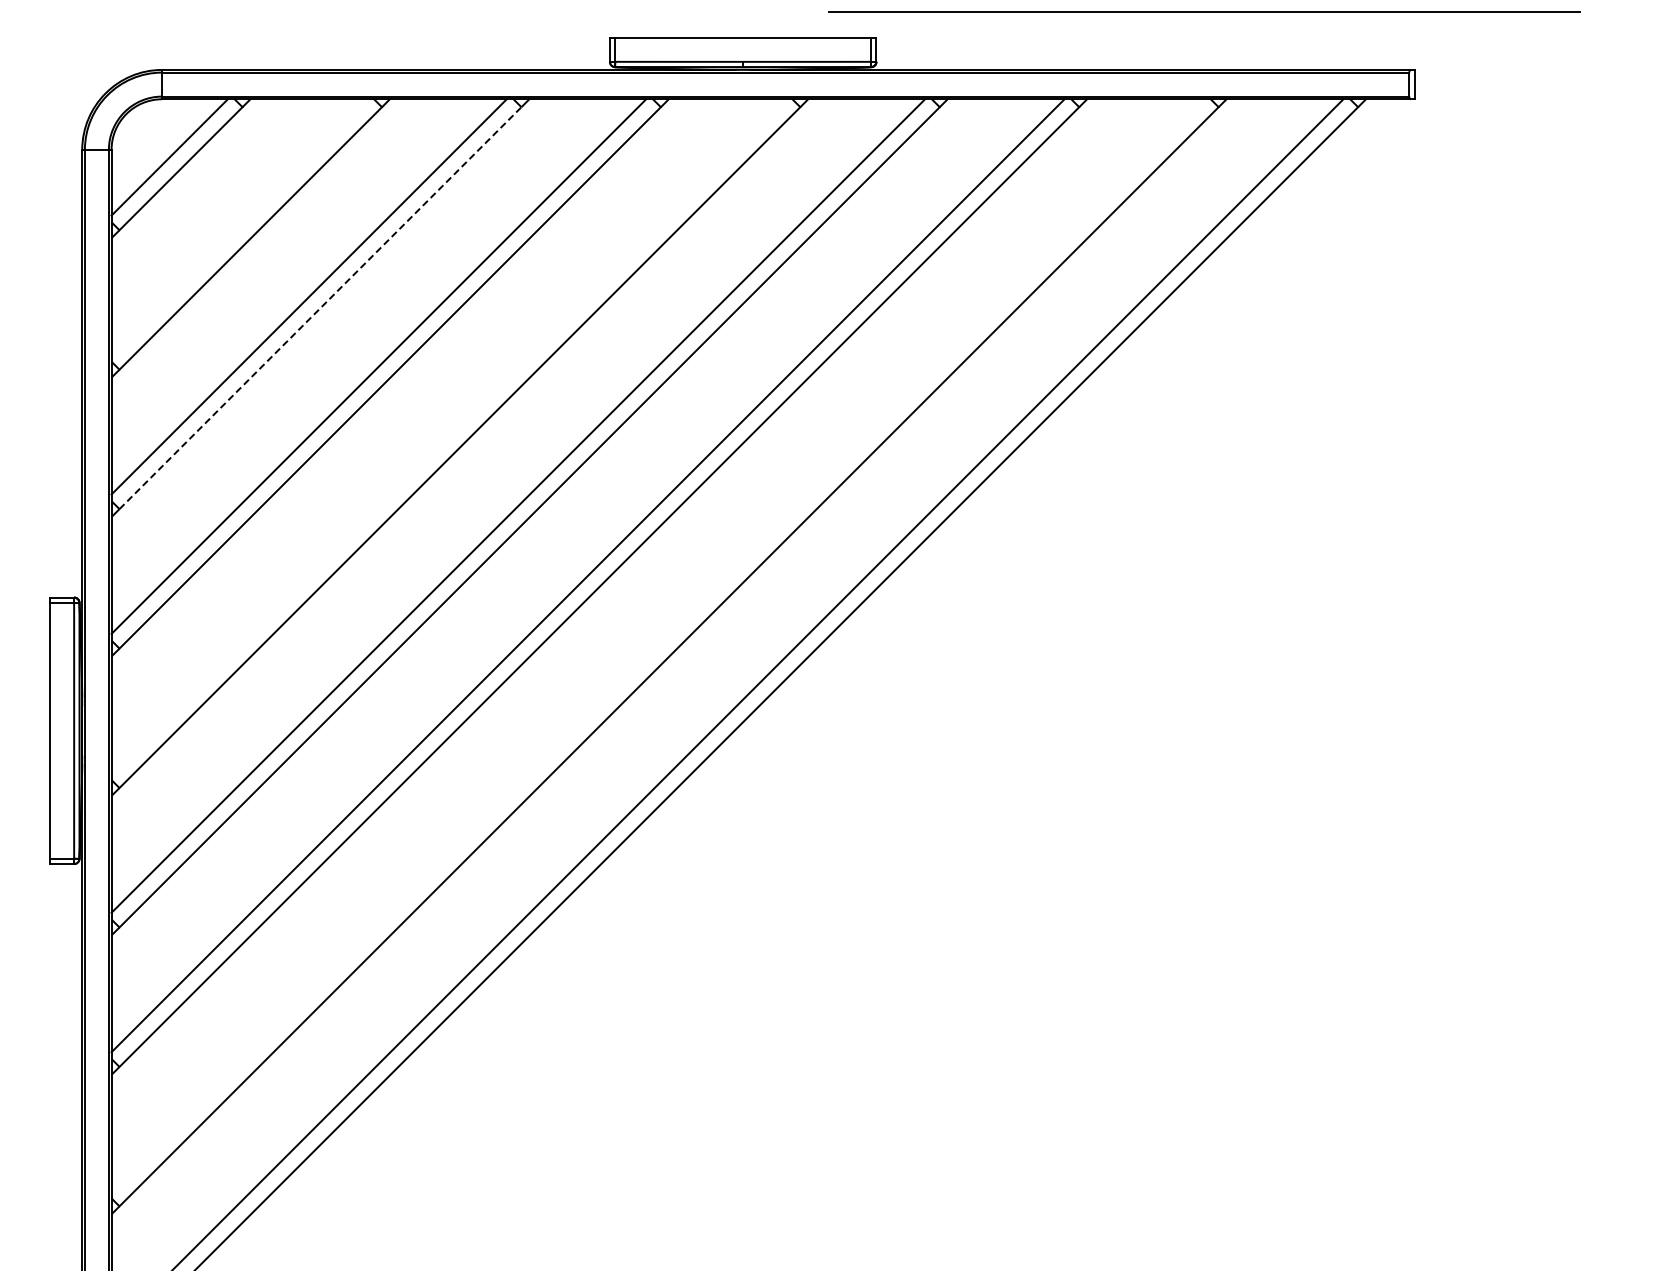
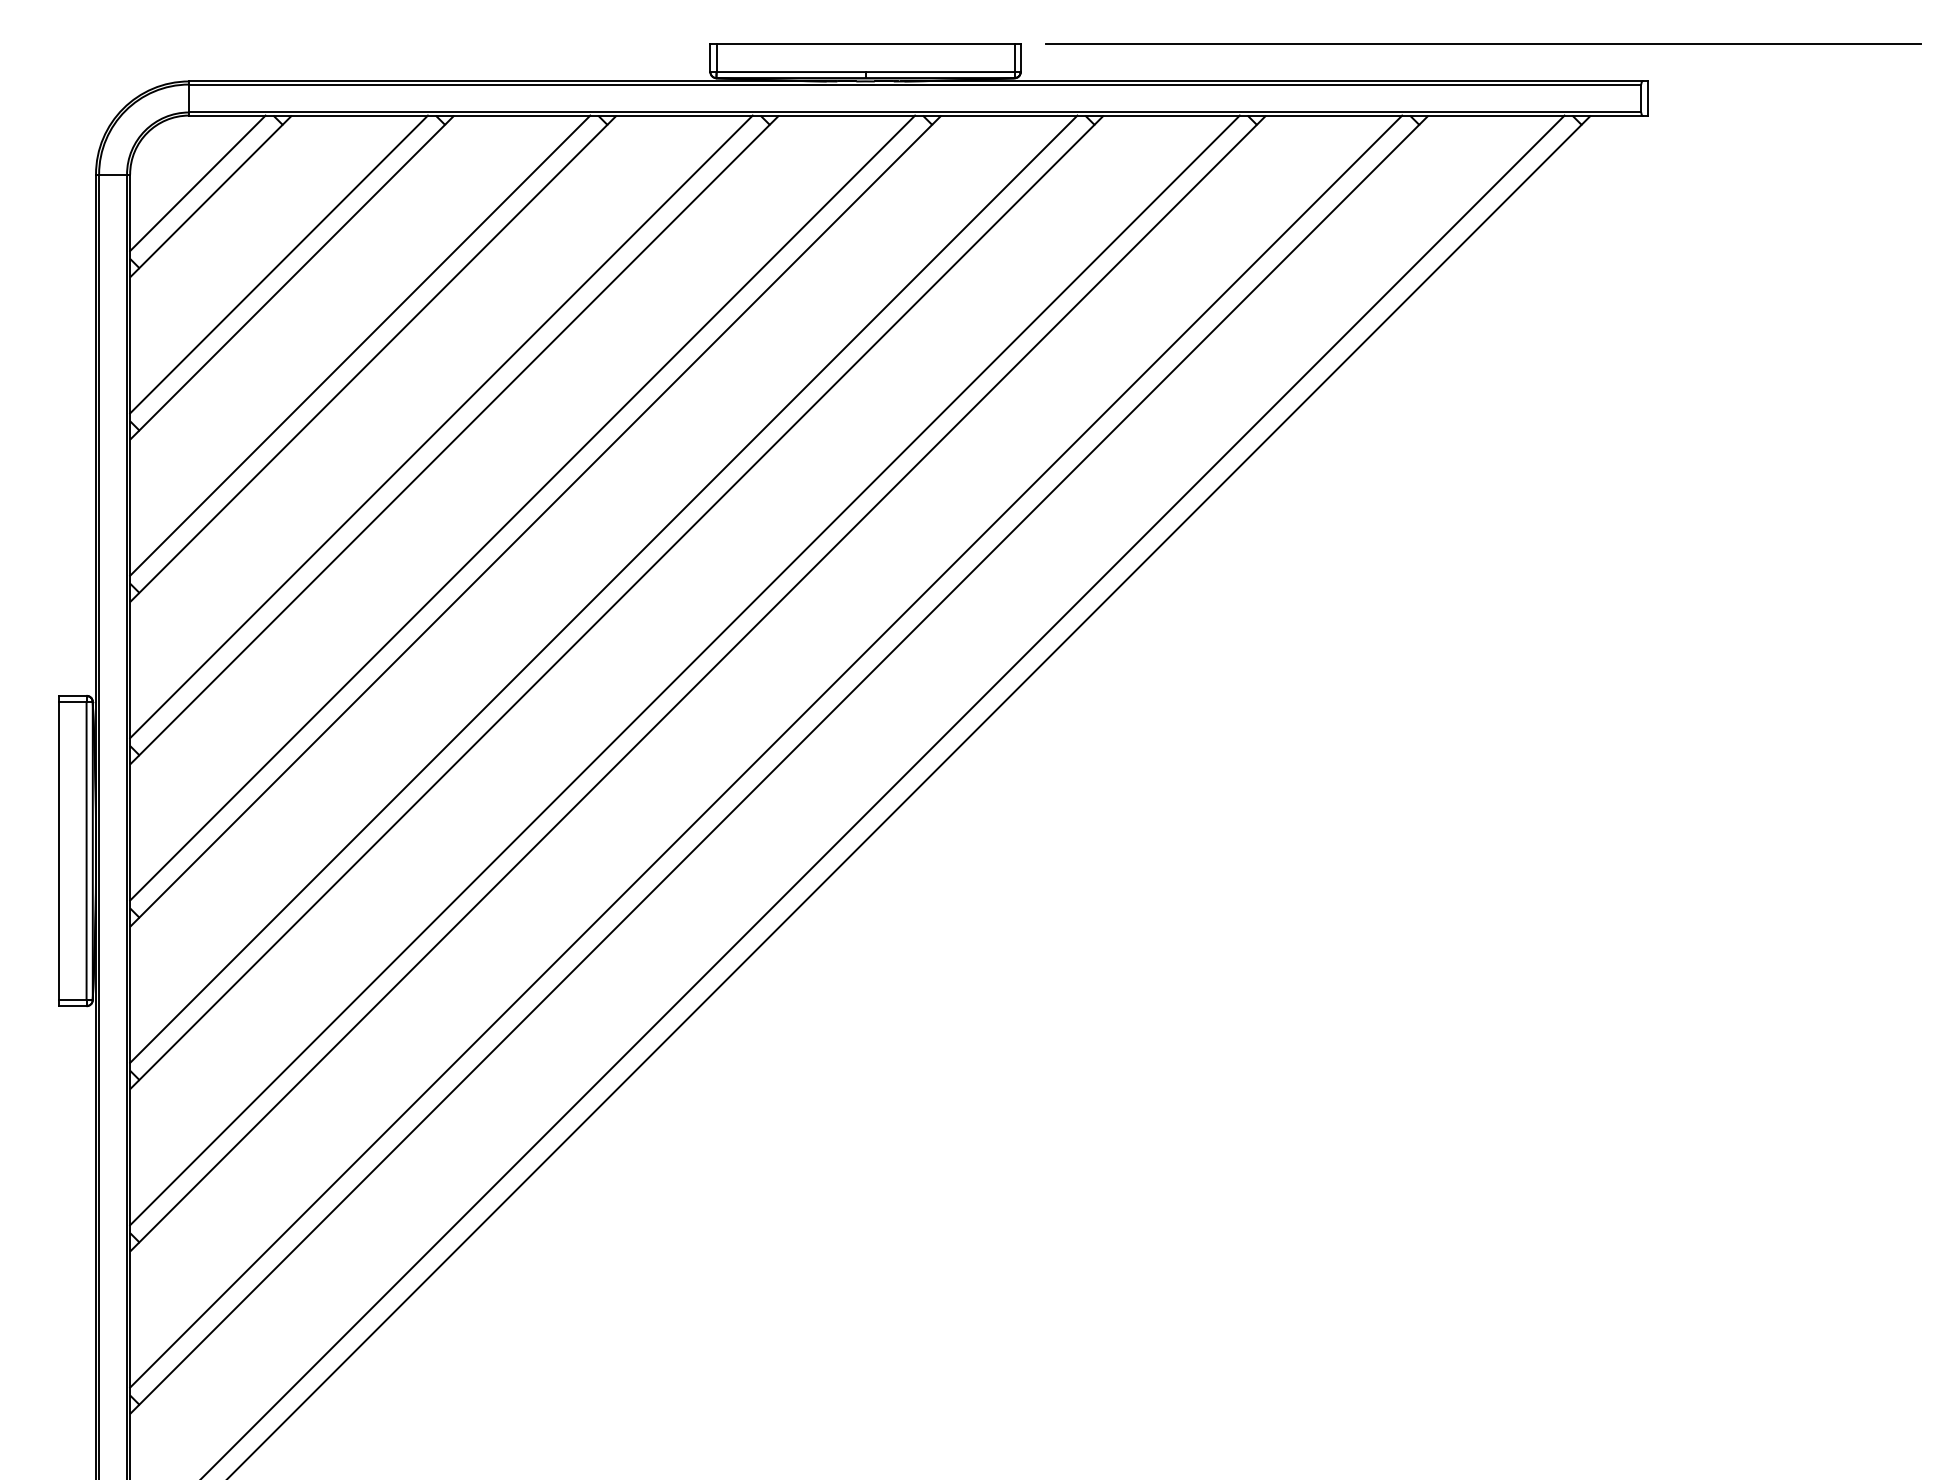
line: (1204, 11) -> (1483, 43), moved
line: (239, 227) -> (279, 264), added
line: (320, 307) -> (373, 358), dashed -> solid
line: (448, 436) -> (522, 508), added
line: (657, 645) -> (765, 751), added

